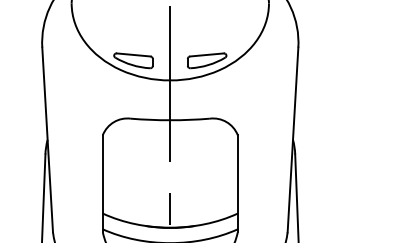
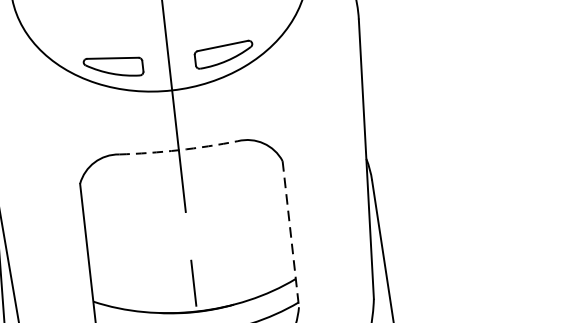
arc: (170, 120) -> (179, 150), solid -> dashed
line: (237, 183) -> (290, 233), solid -> dashed

